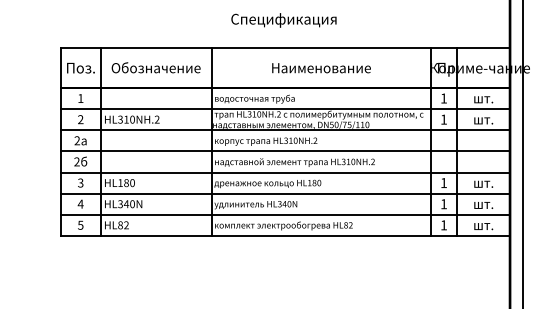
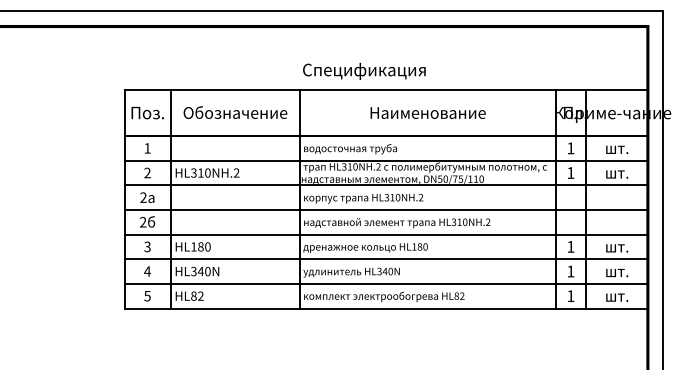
text: (284, 19) -> (364, 70), moved

